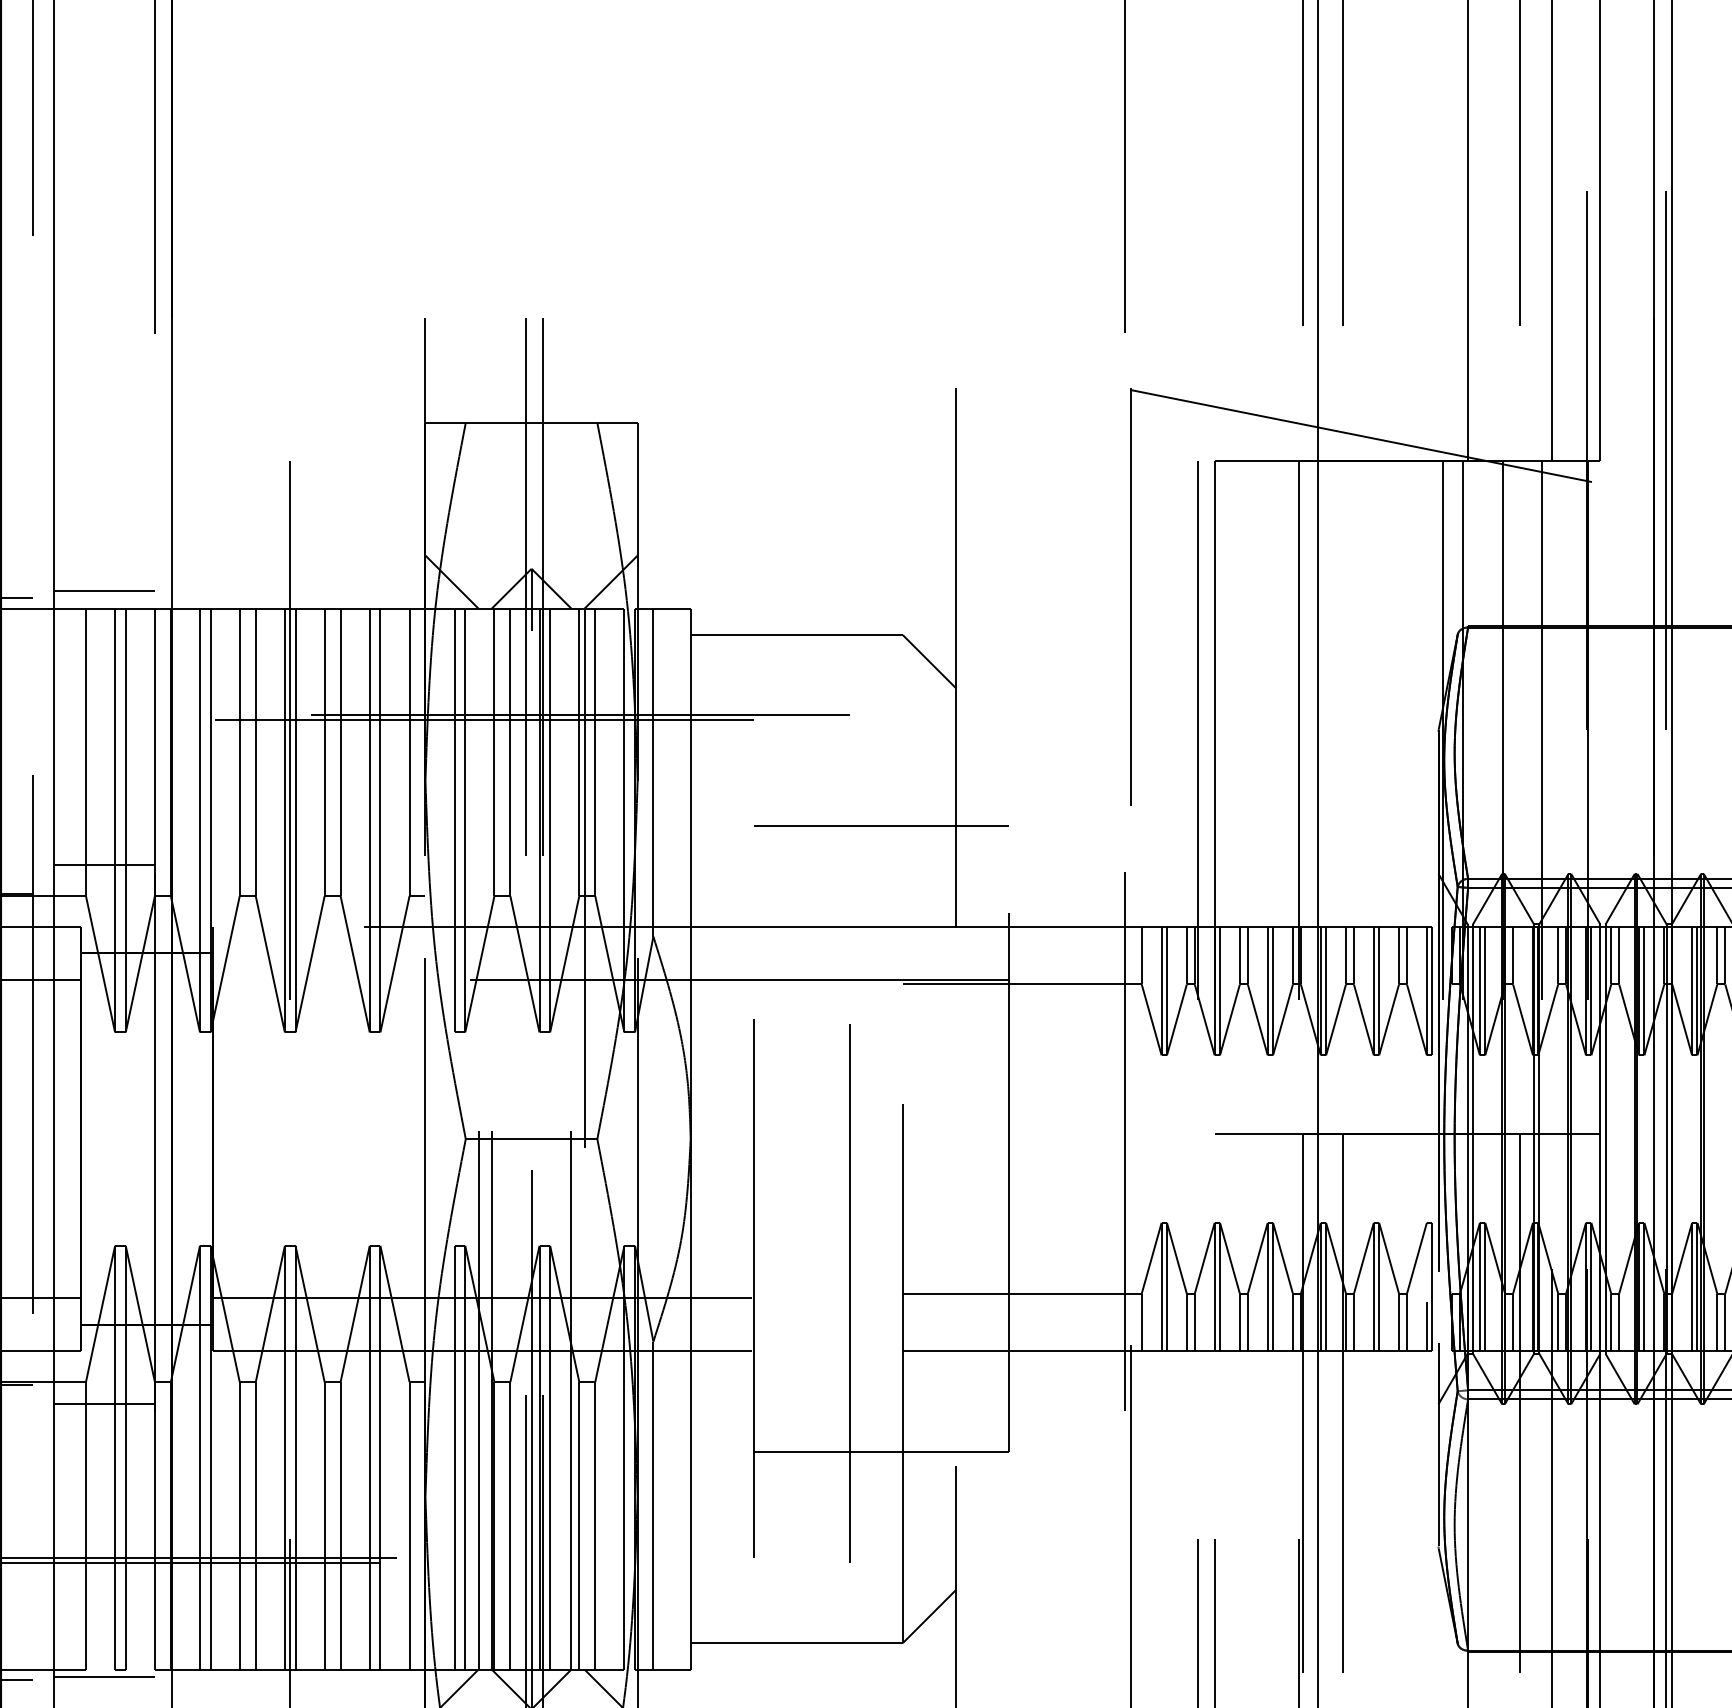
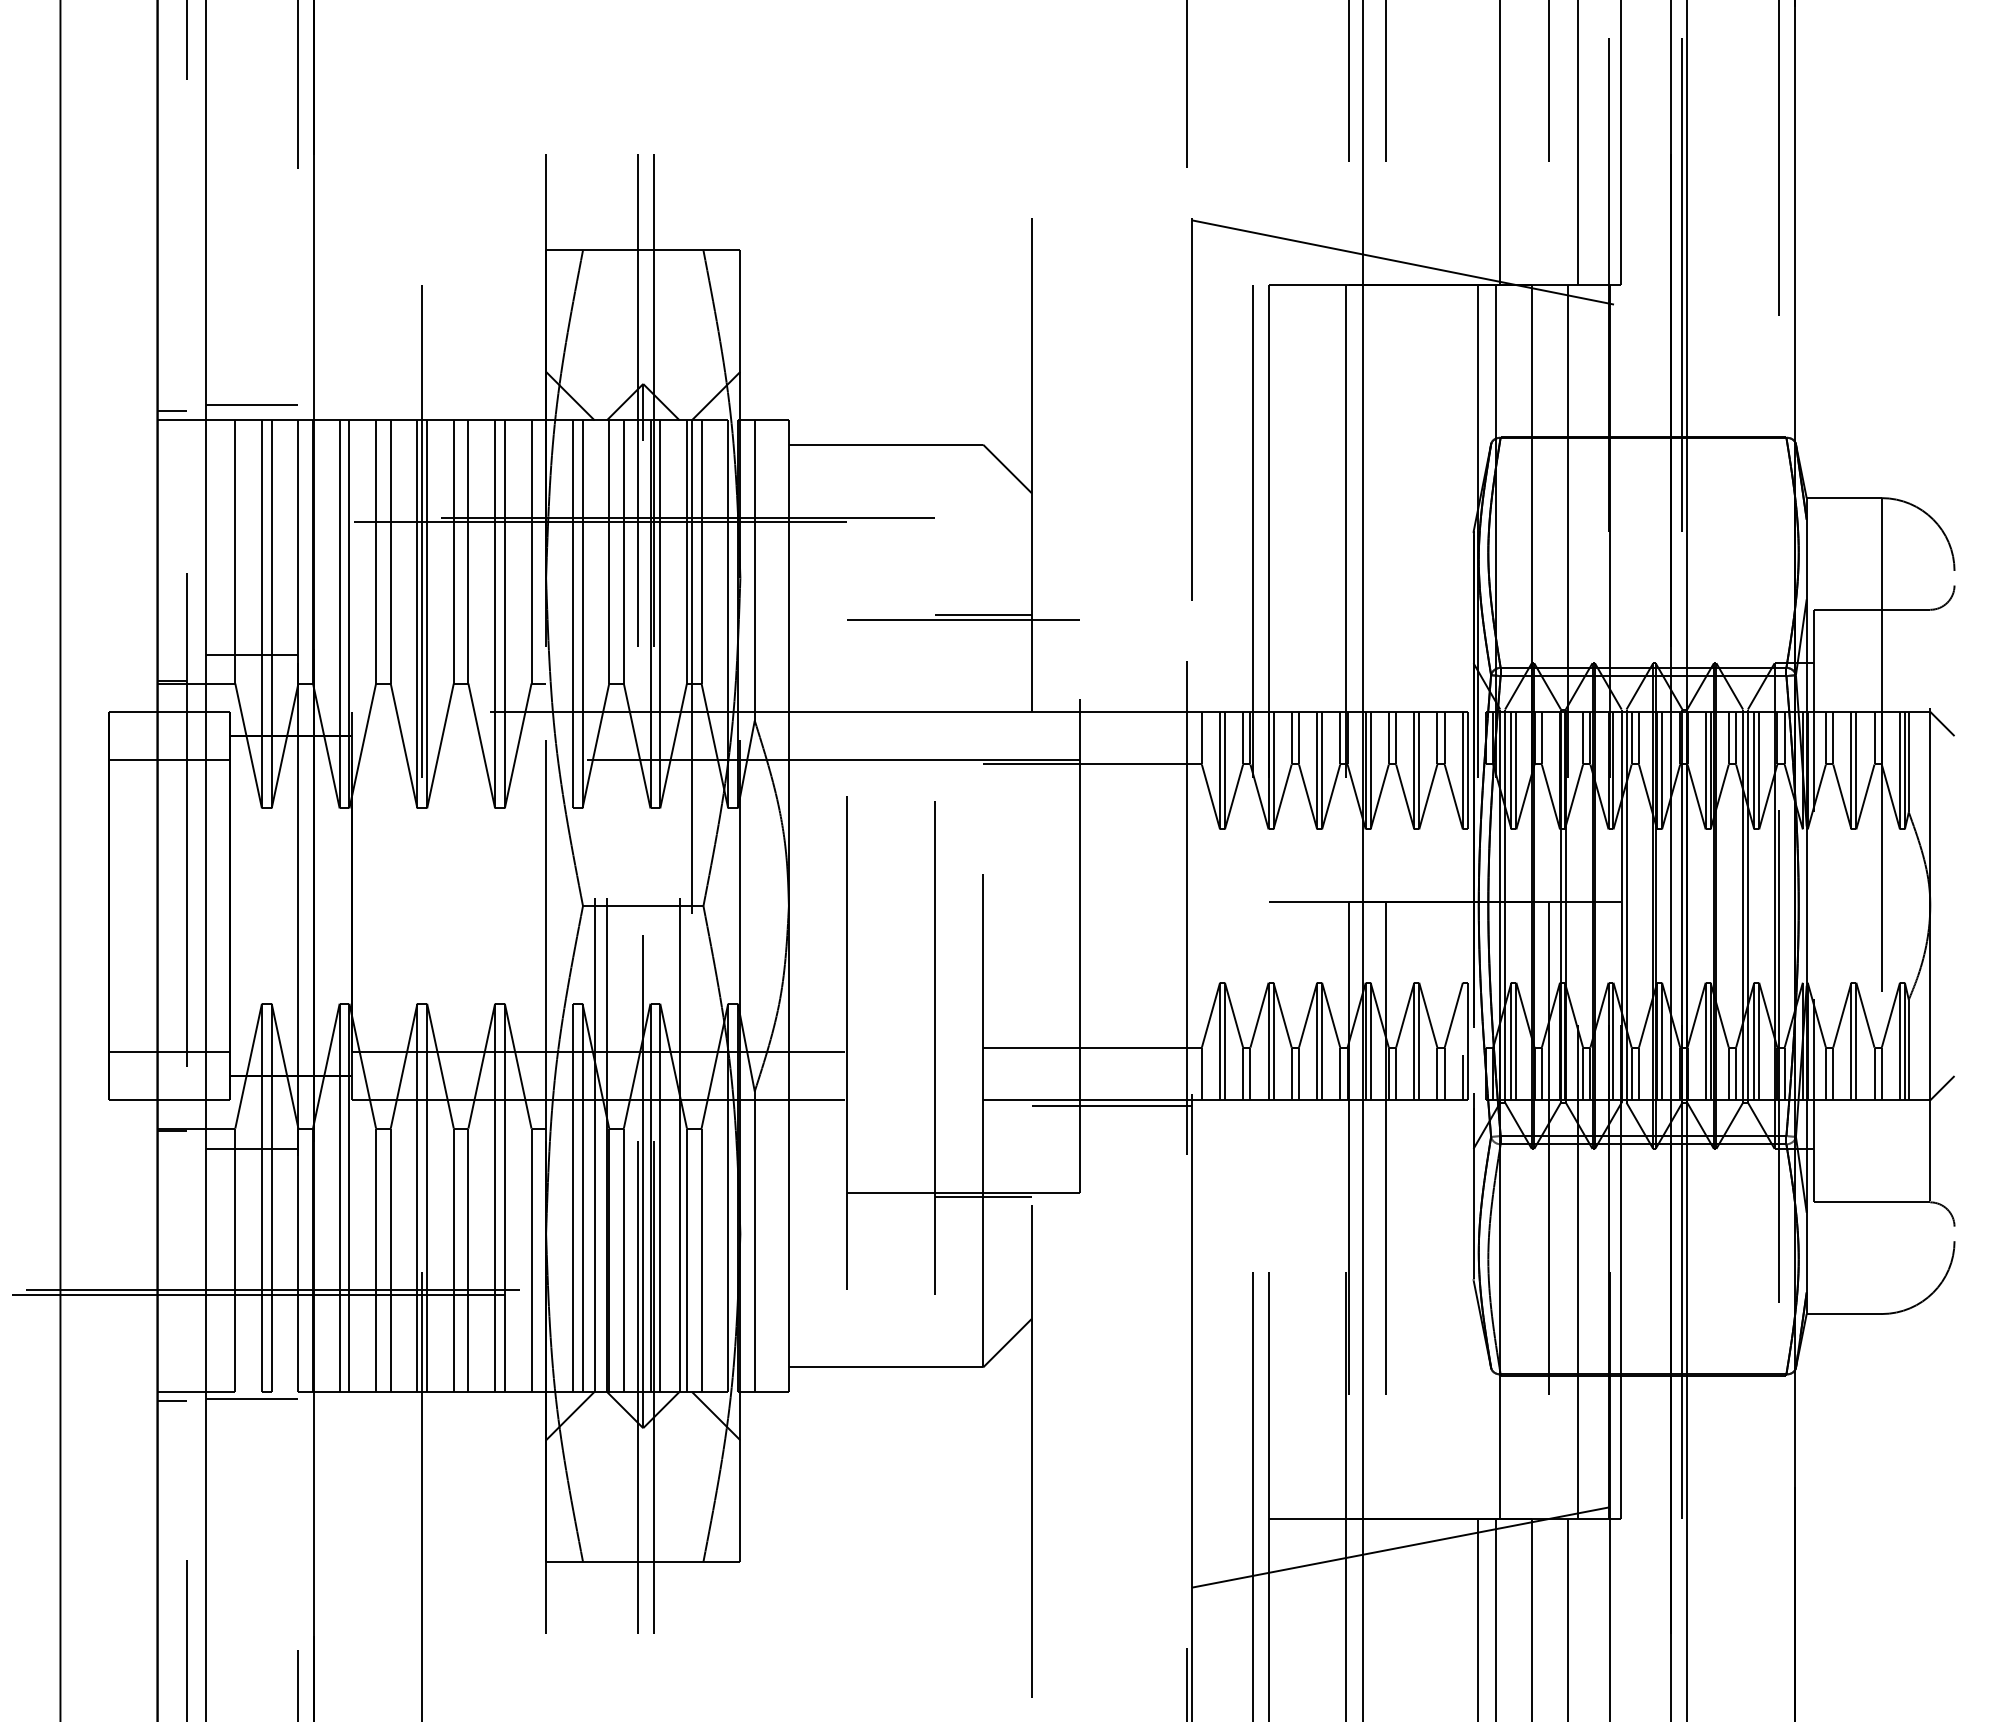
line: (902, 820) -> (982, 614), added
line: (1043, 1358) -> (1111, 1106), added
line: (902, 1457) -> (982, 1197), added

